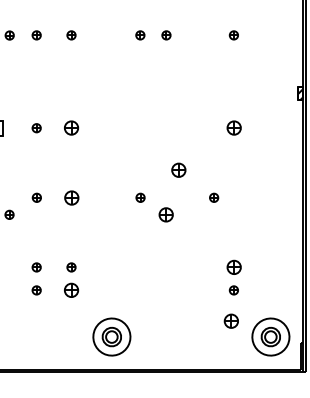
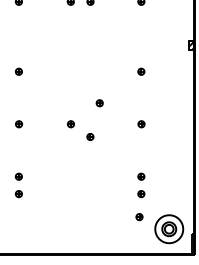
part: (71, 128) -> (18, 71), size x0.62
part: (233, 128) -> (141, 71), size x0.62
part: (178, 169) -> (99, 102), size x0.62
part: (71, 197) -> (18, 124), size x0.62
part: (214, 197) -> (141, 124), moved
part: (166, 214) -> (90, 136), size x0.62
part: (233, 267) -> (141, 176), size x0.62
part: (71, 290) -> (18, 194), size x0.62
part: (231, 320) -> (139, 216), size x0.62
part: (111, 336) -> (49, 228), removed

